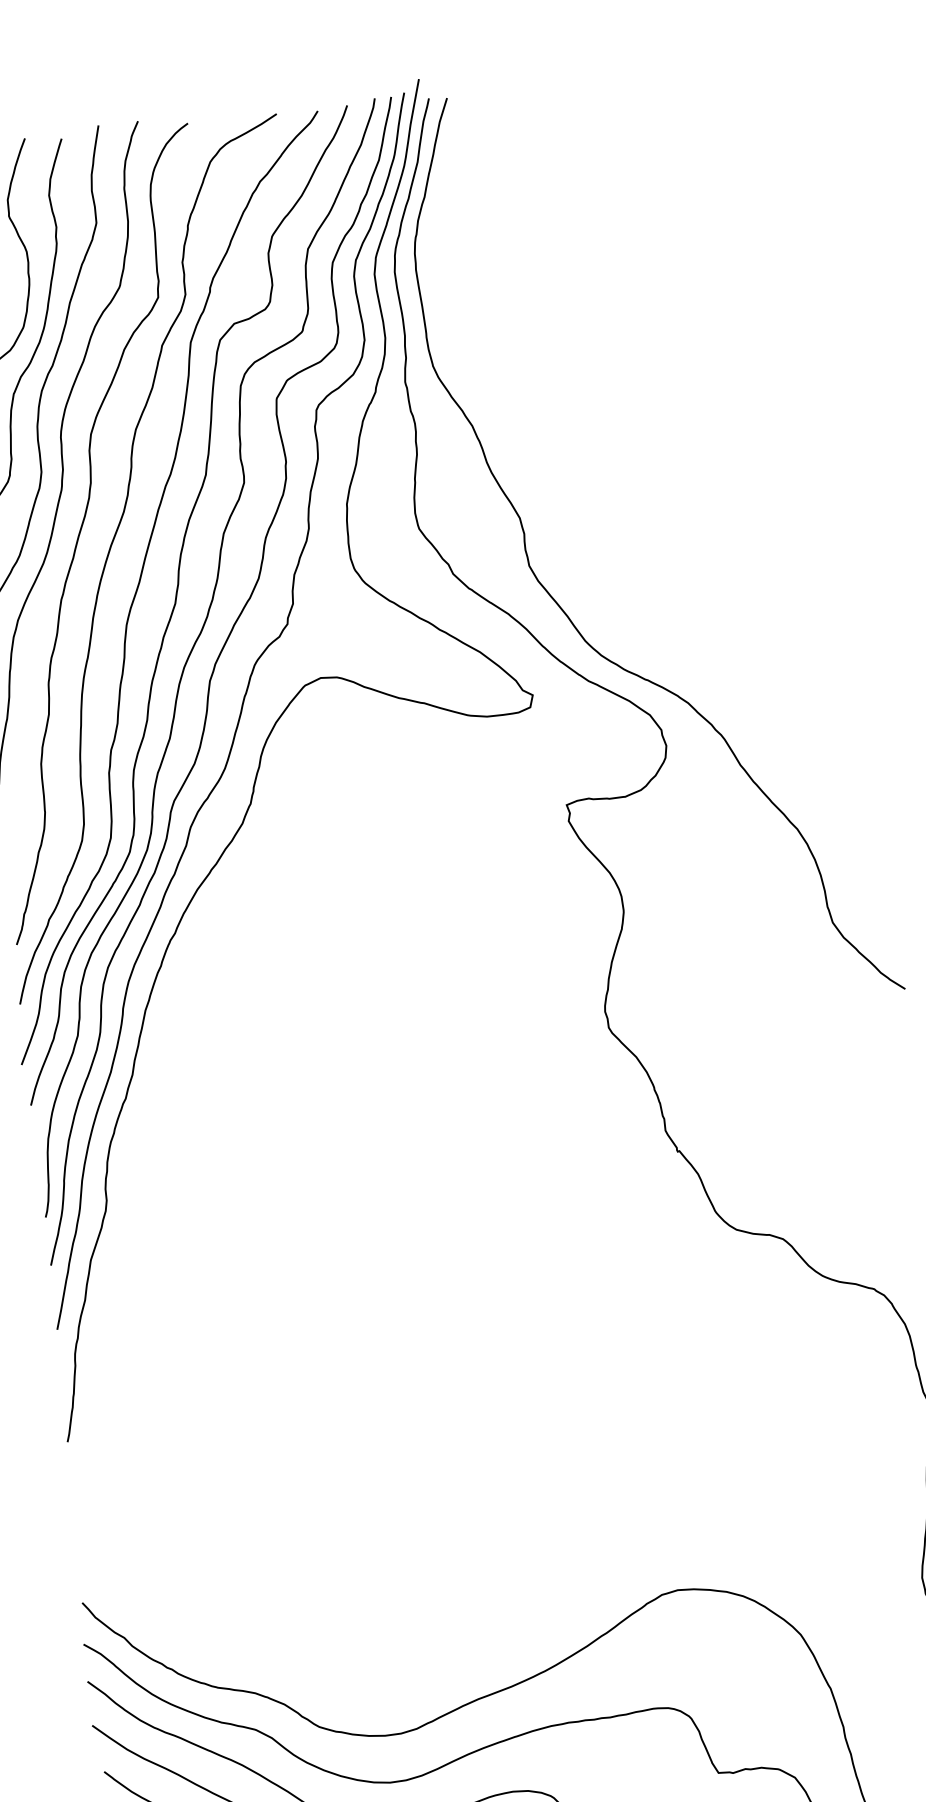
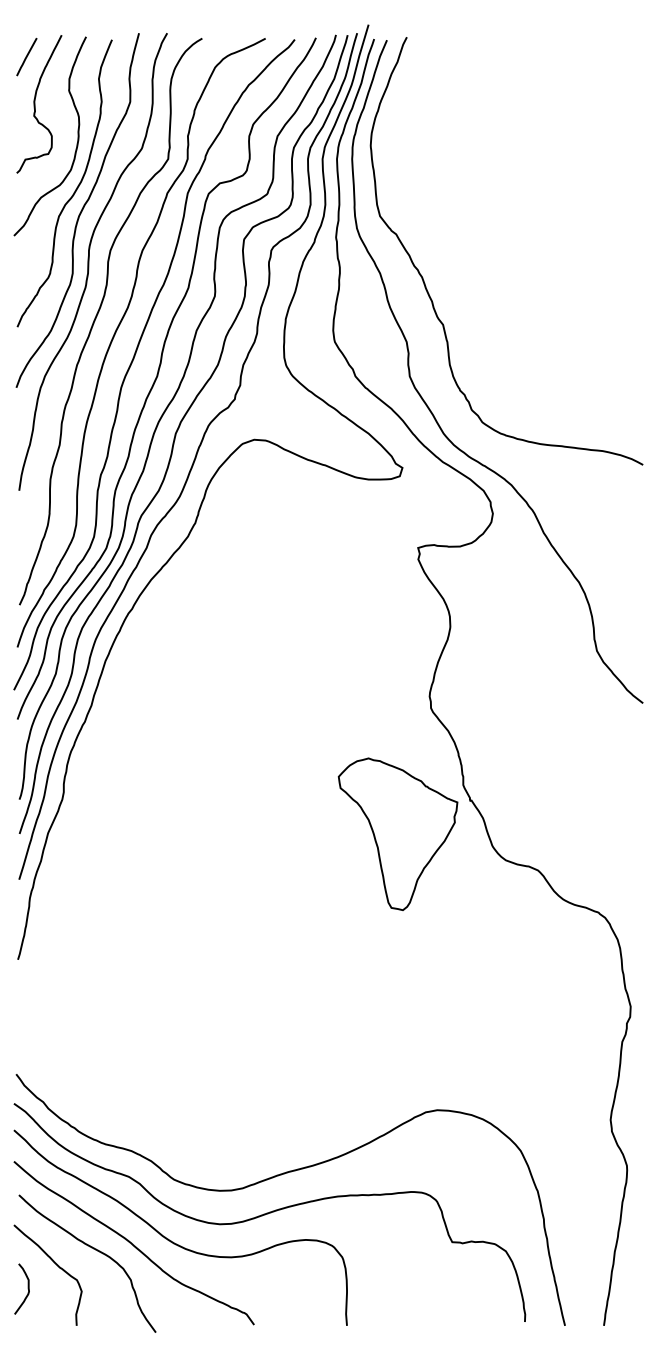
curve: (533, 425) -> (423, 277), added
part: (580, 1208) -> (397, 833), added

